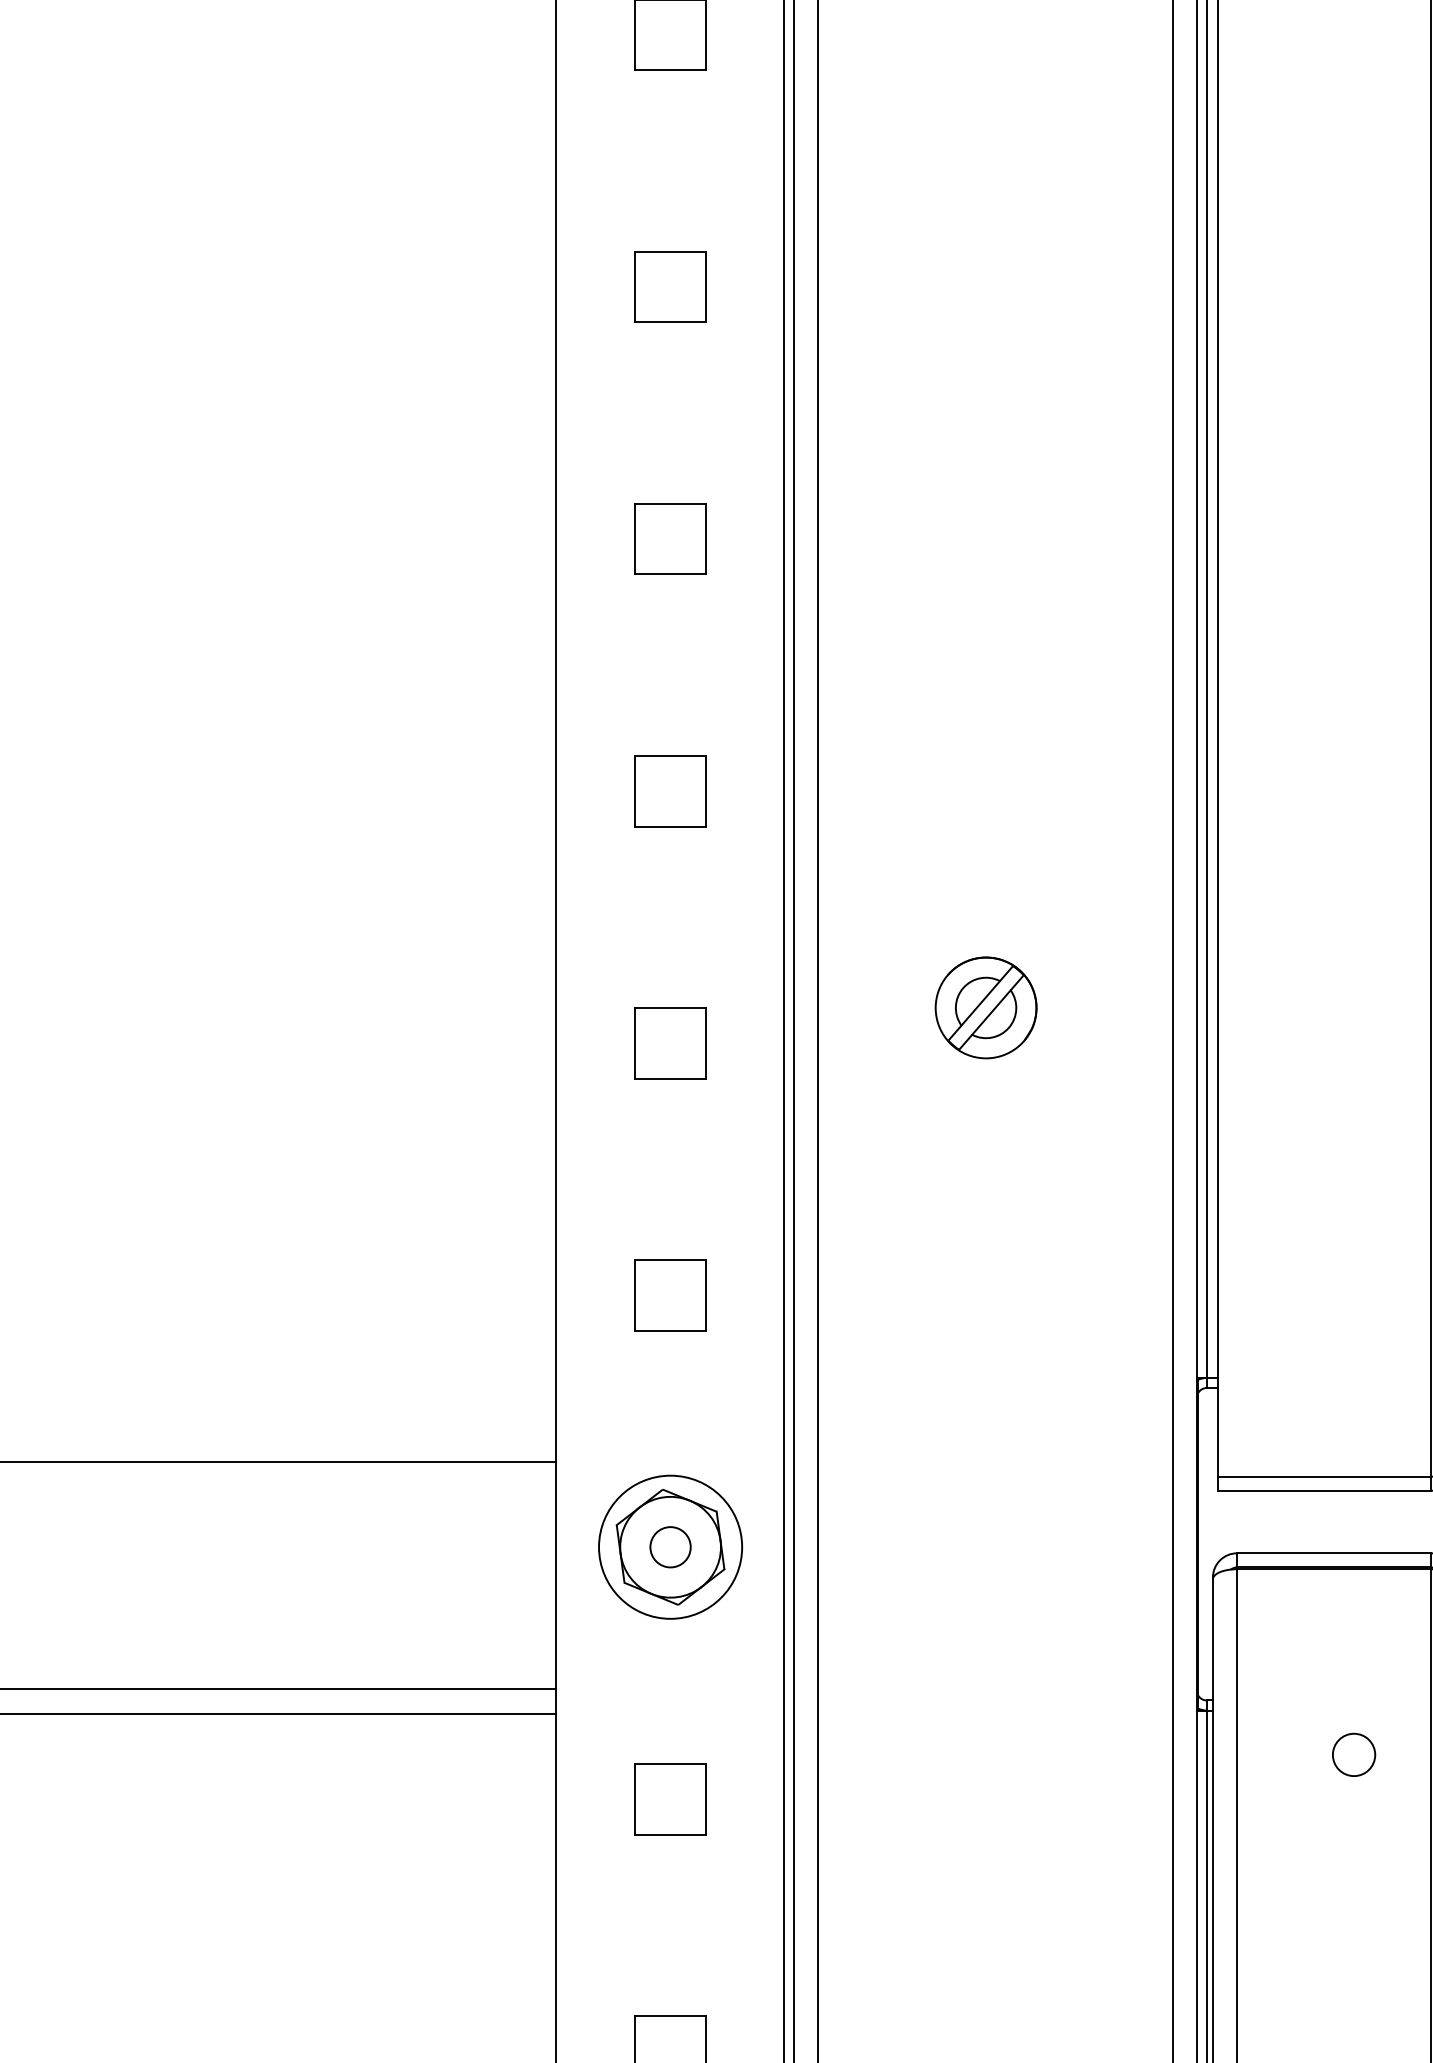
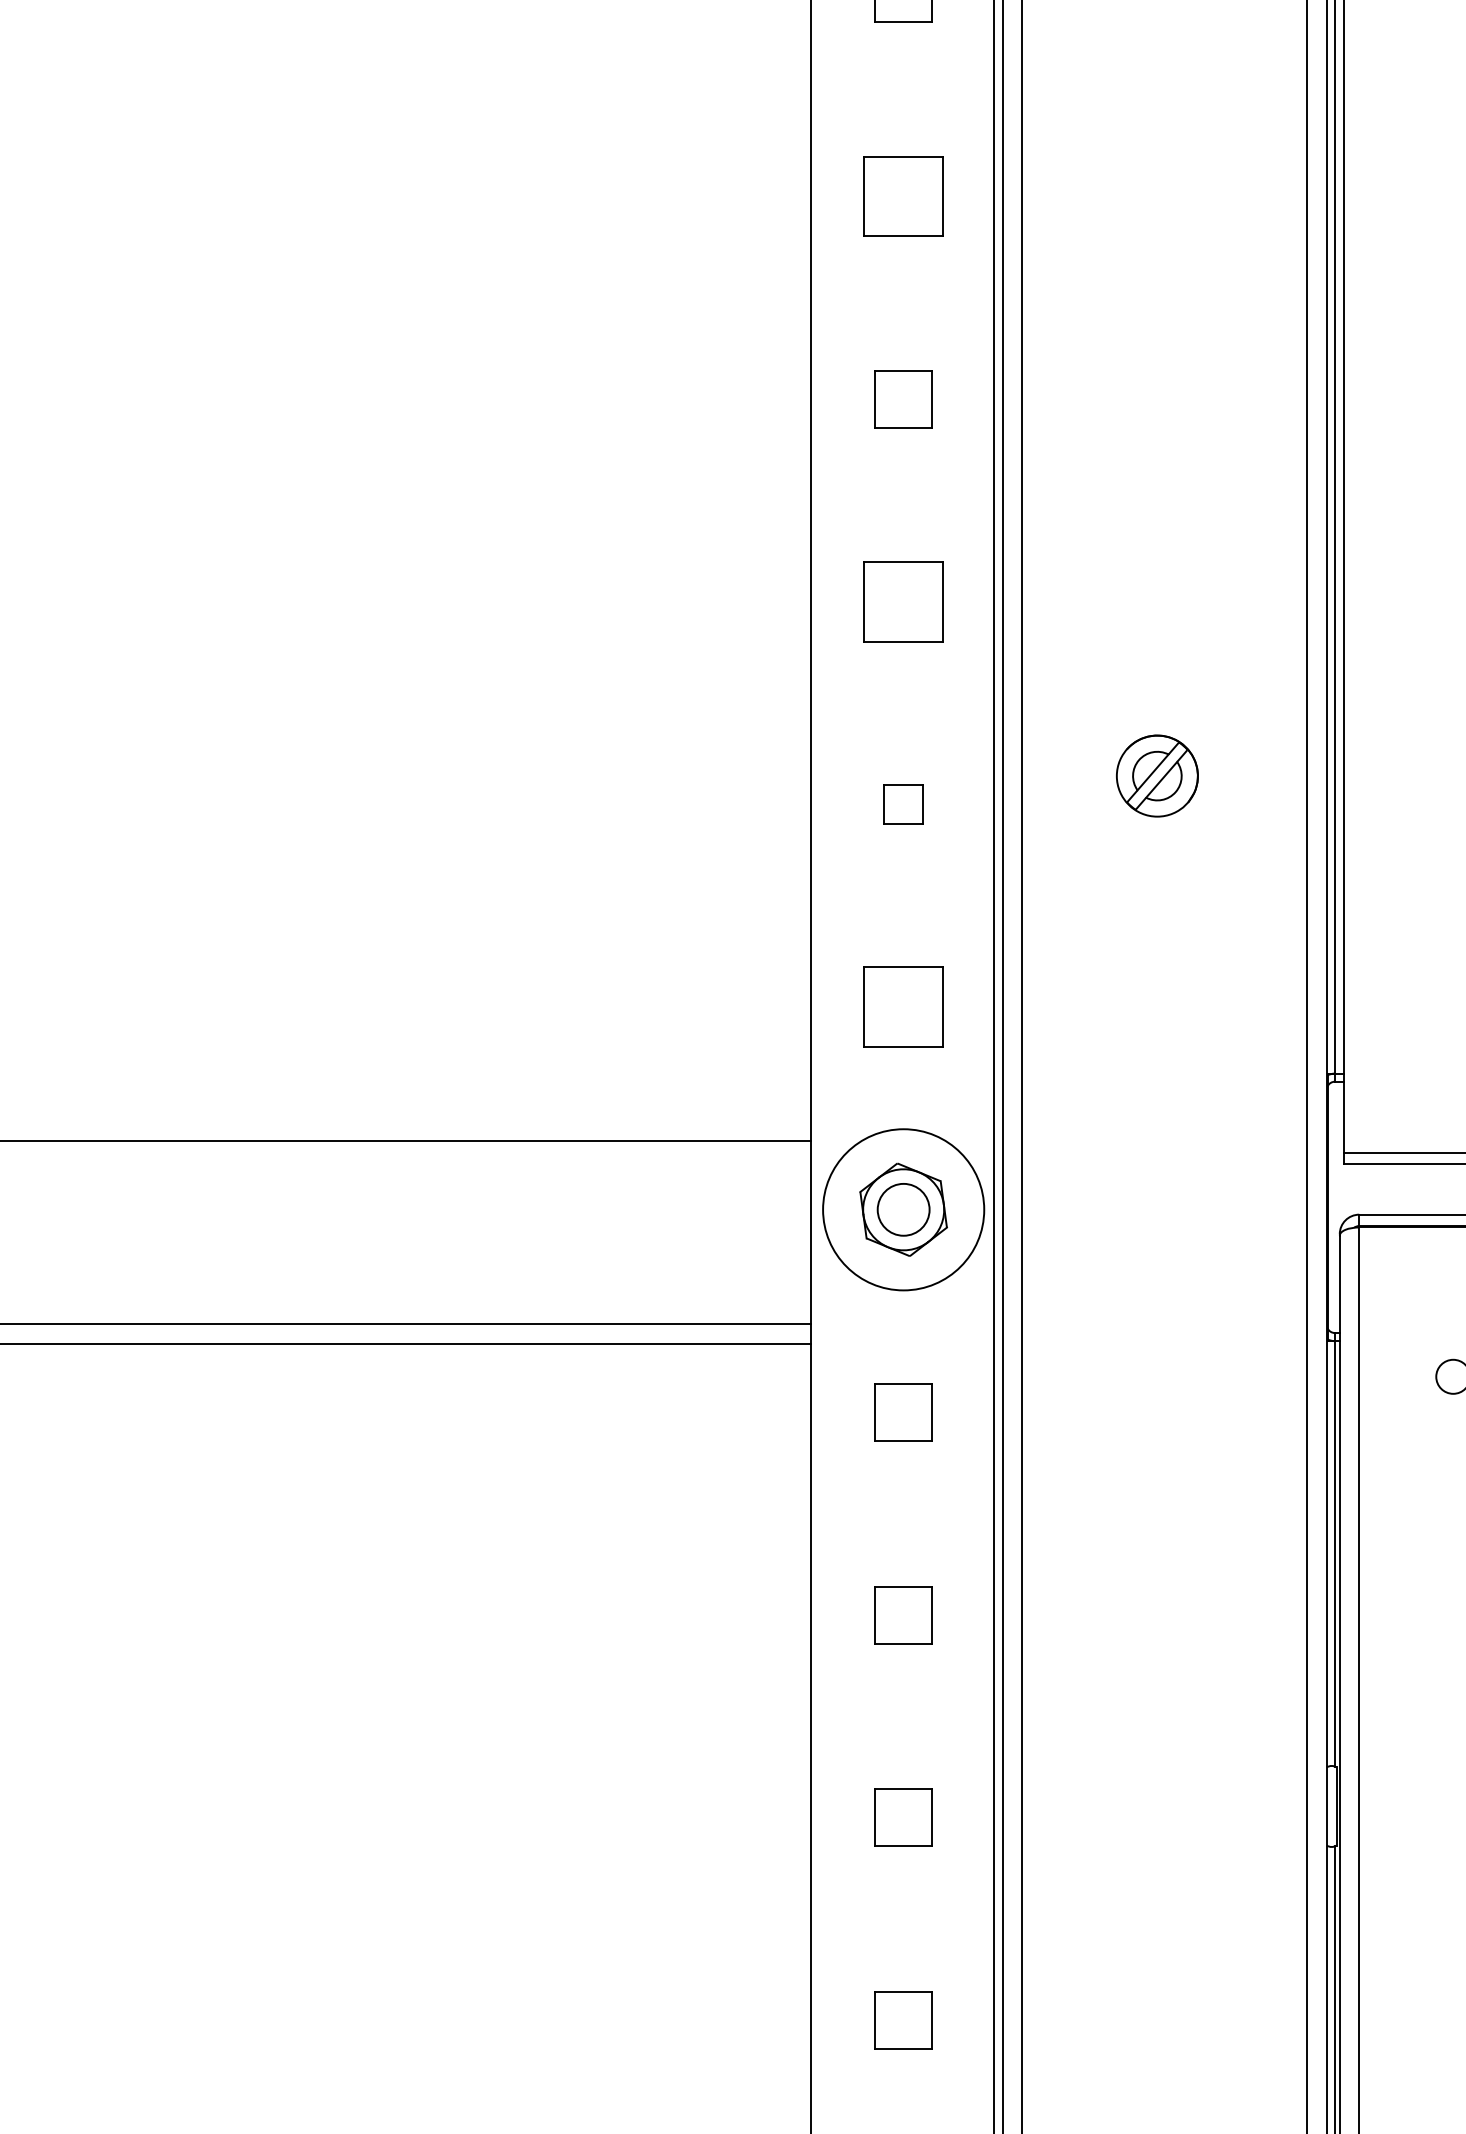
part: (670, 287) -> (903, 196), size x1.4
part: (670, 790) -> (903, 601), size x1.4
part: (670, 1043) -> (903, 804), size x0.7
part: (670, 1295) -> (903, 1007), size x1.4
circle: (670, 1546) -> (903, 1209), size x1.4
circle: (670, 1546) -> (903, 1209), size x1.6

